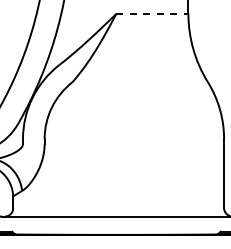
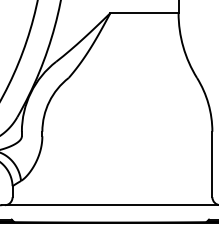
line: (152, 13) -> (144, 12), dashed -> solid

